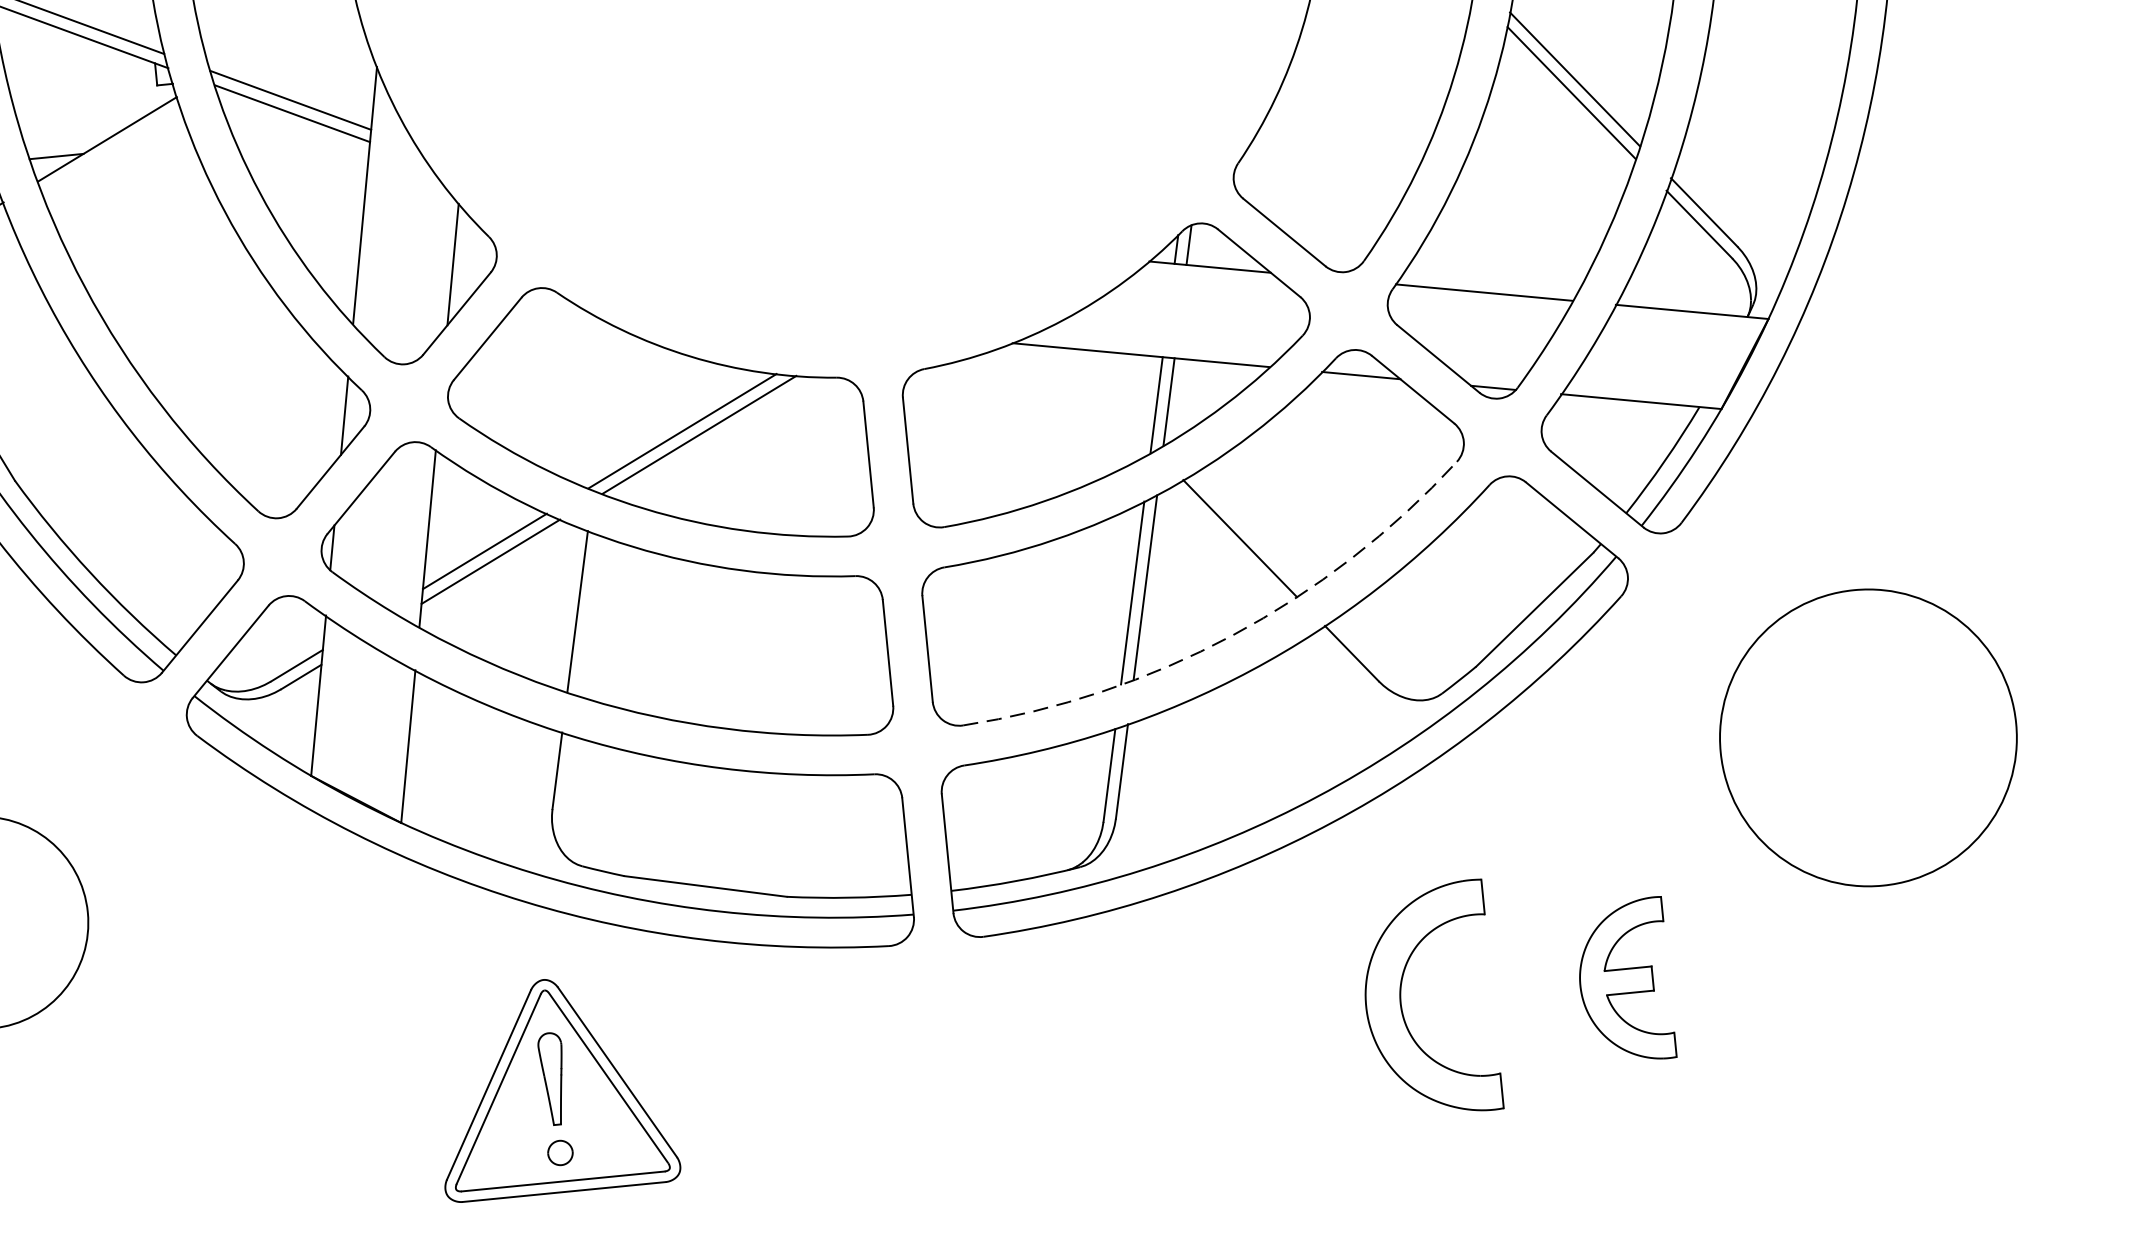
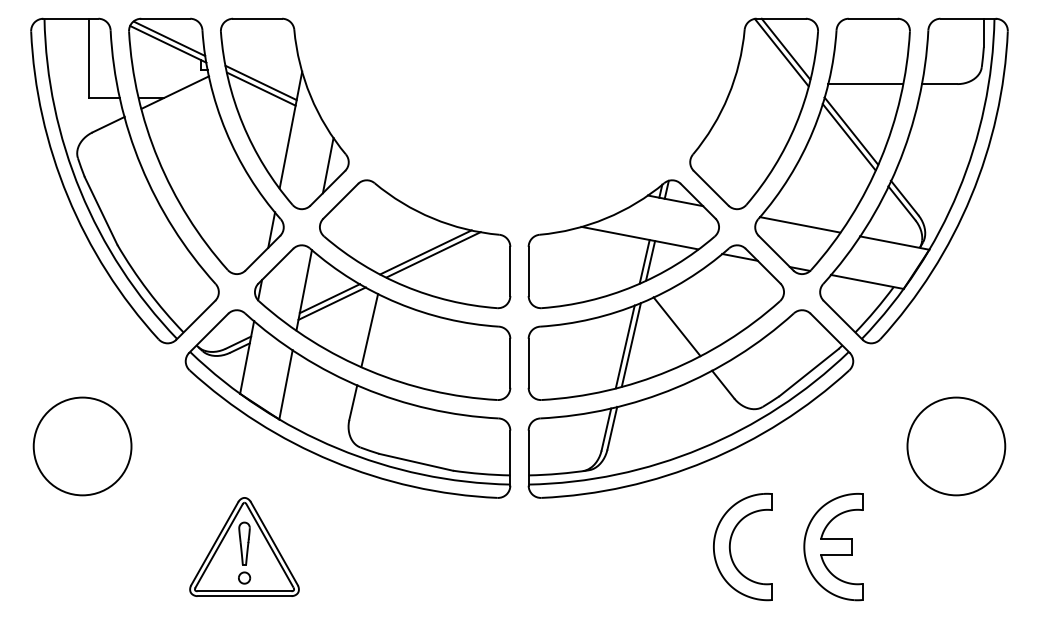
arc: (1233, 634) -> (669, 370), dashed -> solid
circle: (1868, 737) -> (956, 446), size x0.71
part: (1624, 982) -> (833, 547), size x1.43
part: (553, 1084) -> (244, 546), moved

